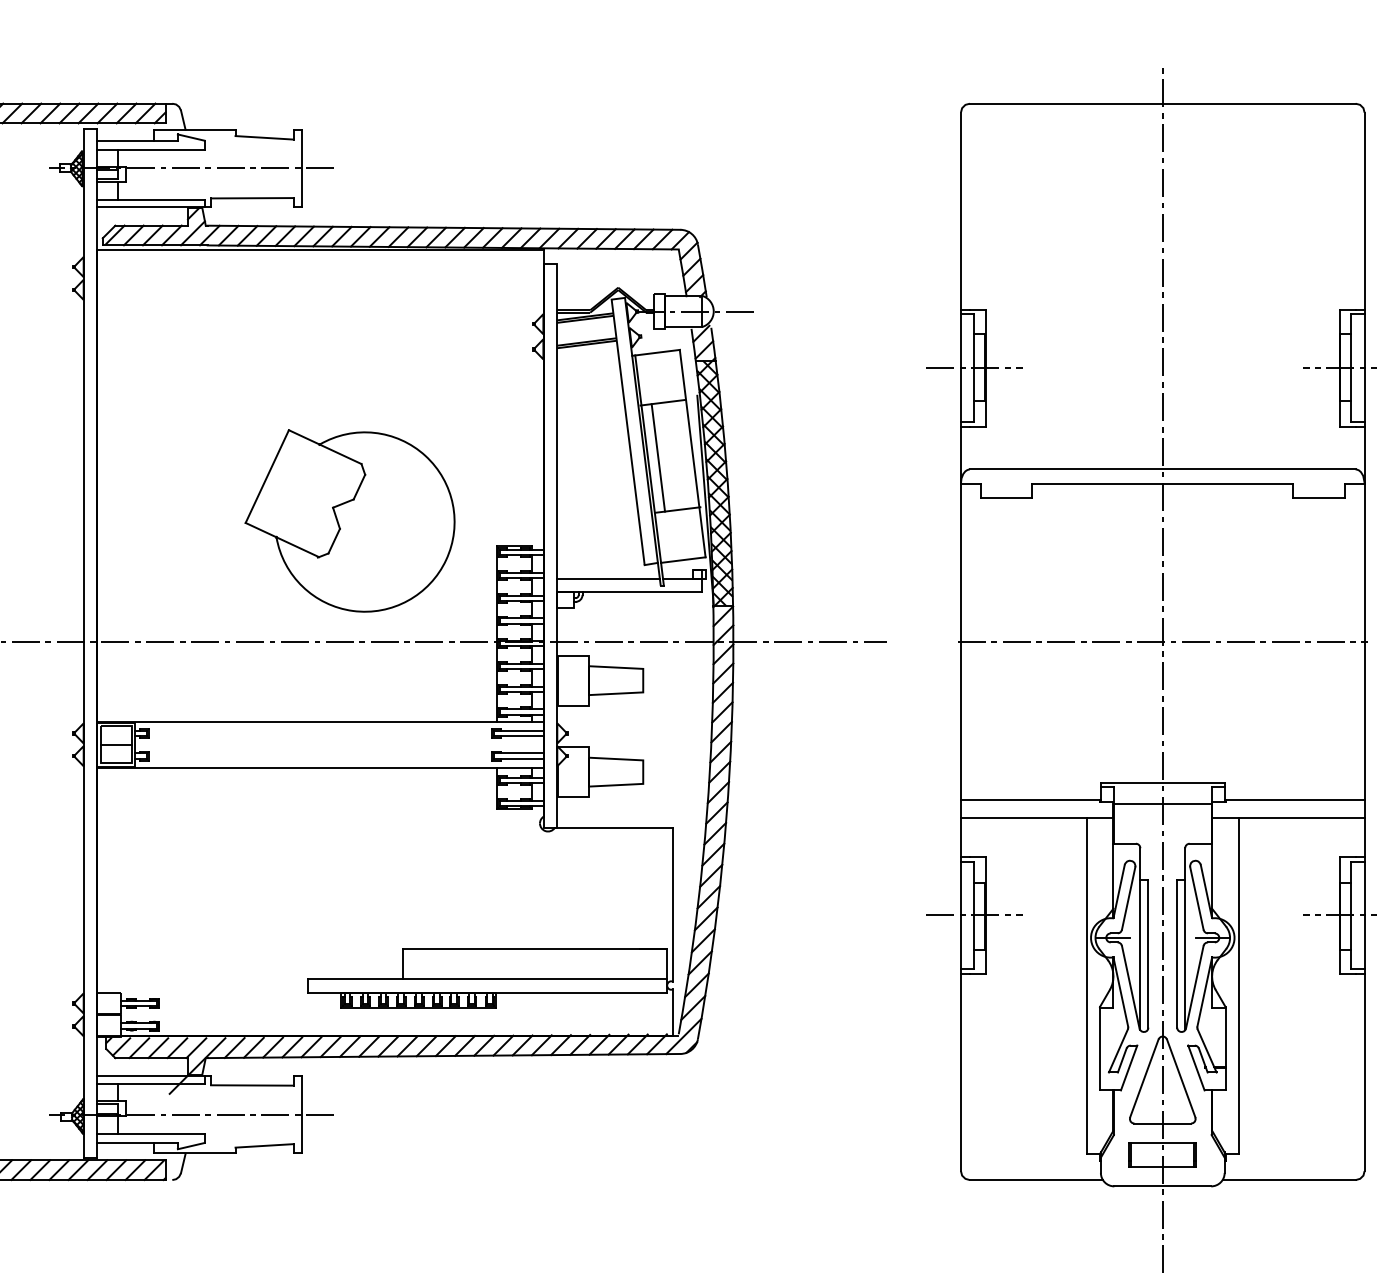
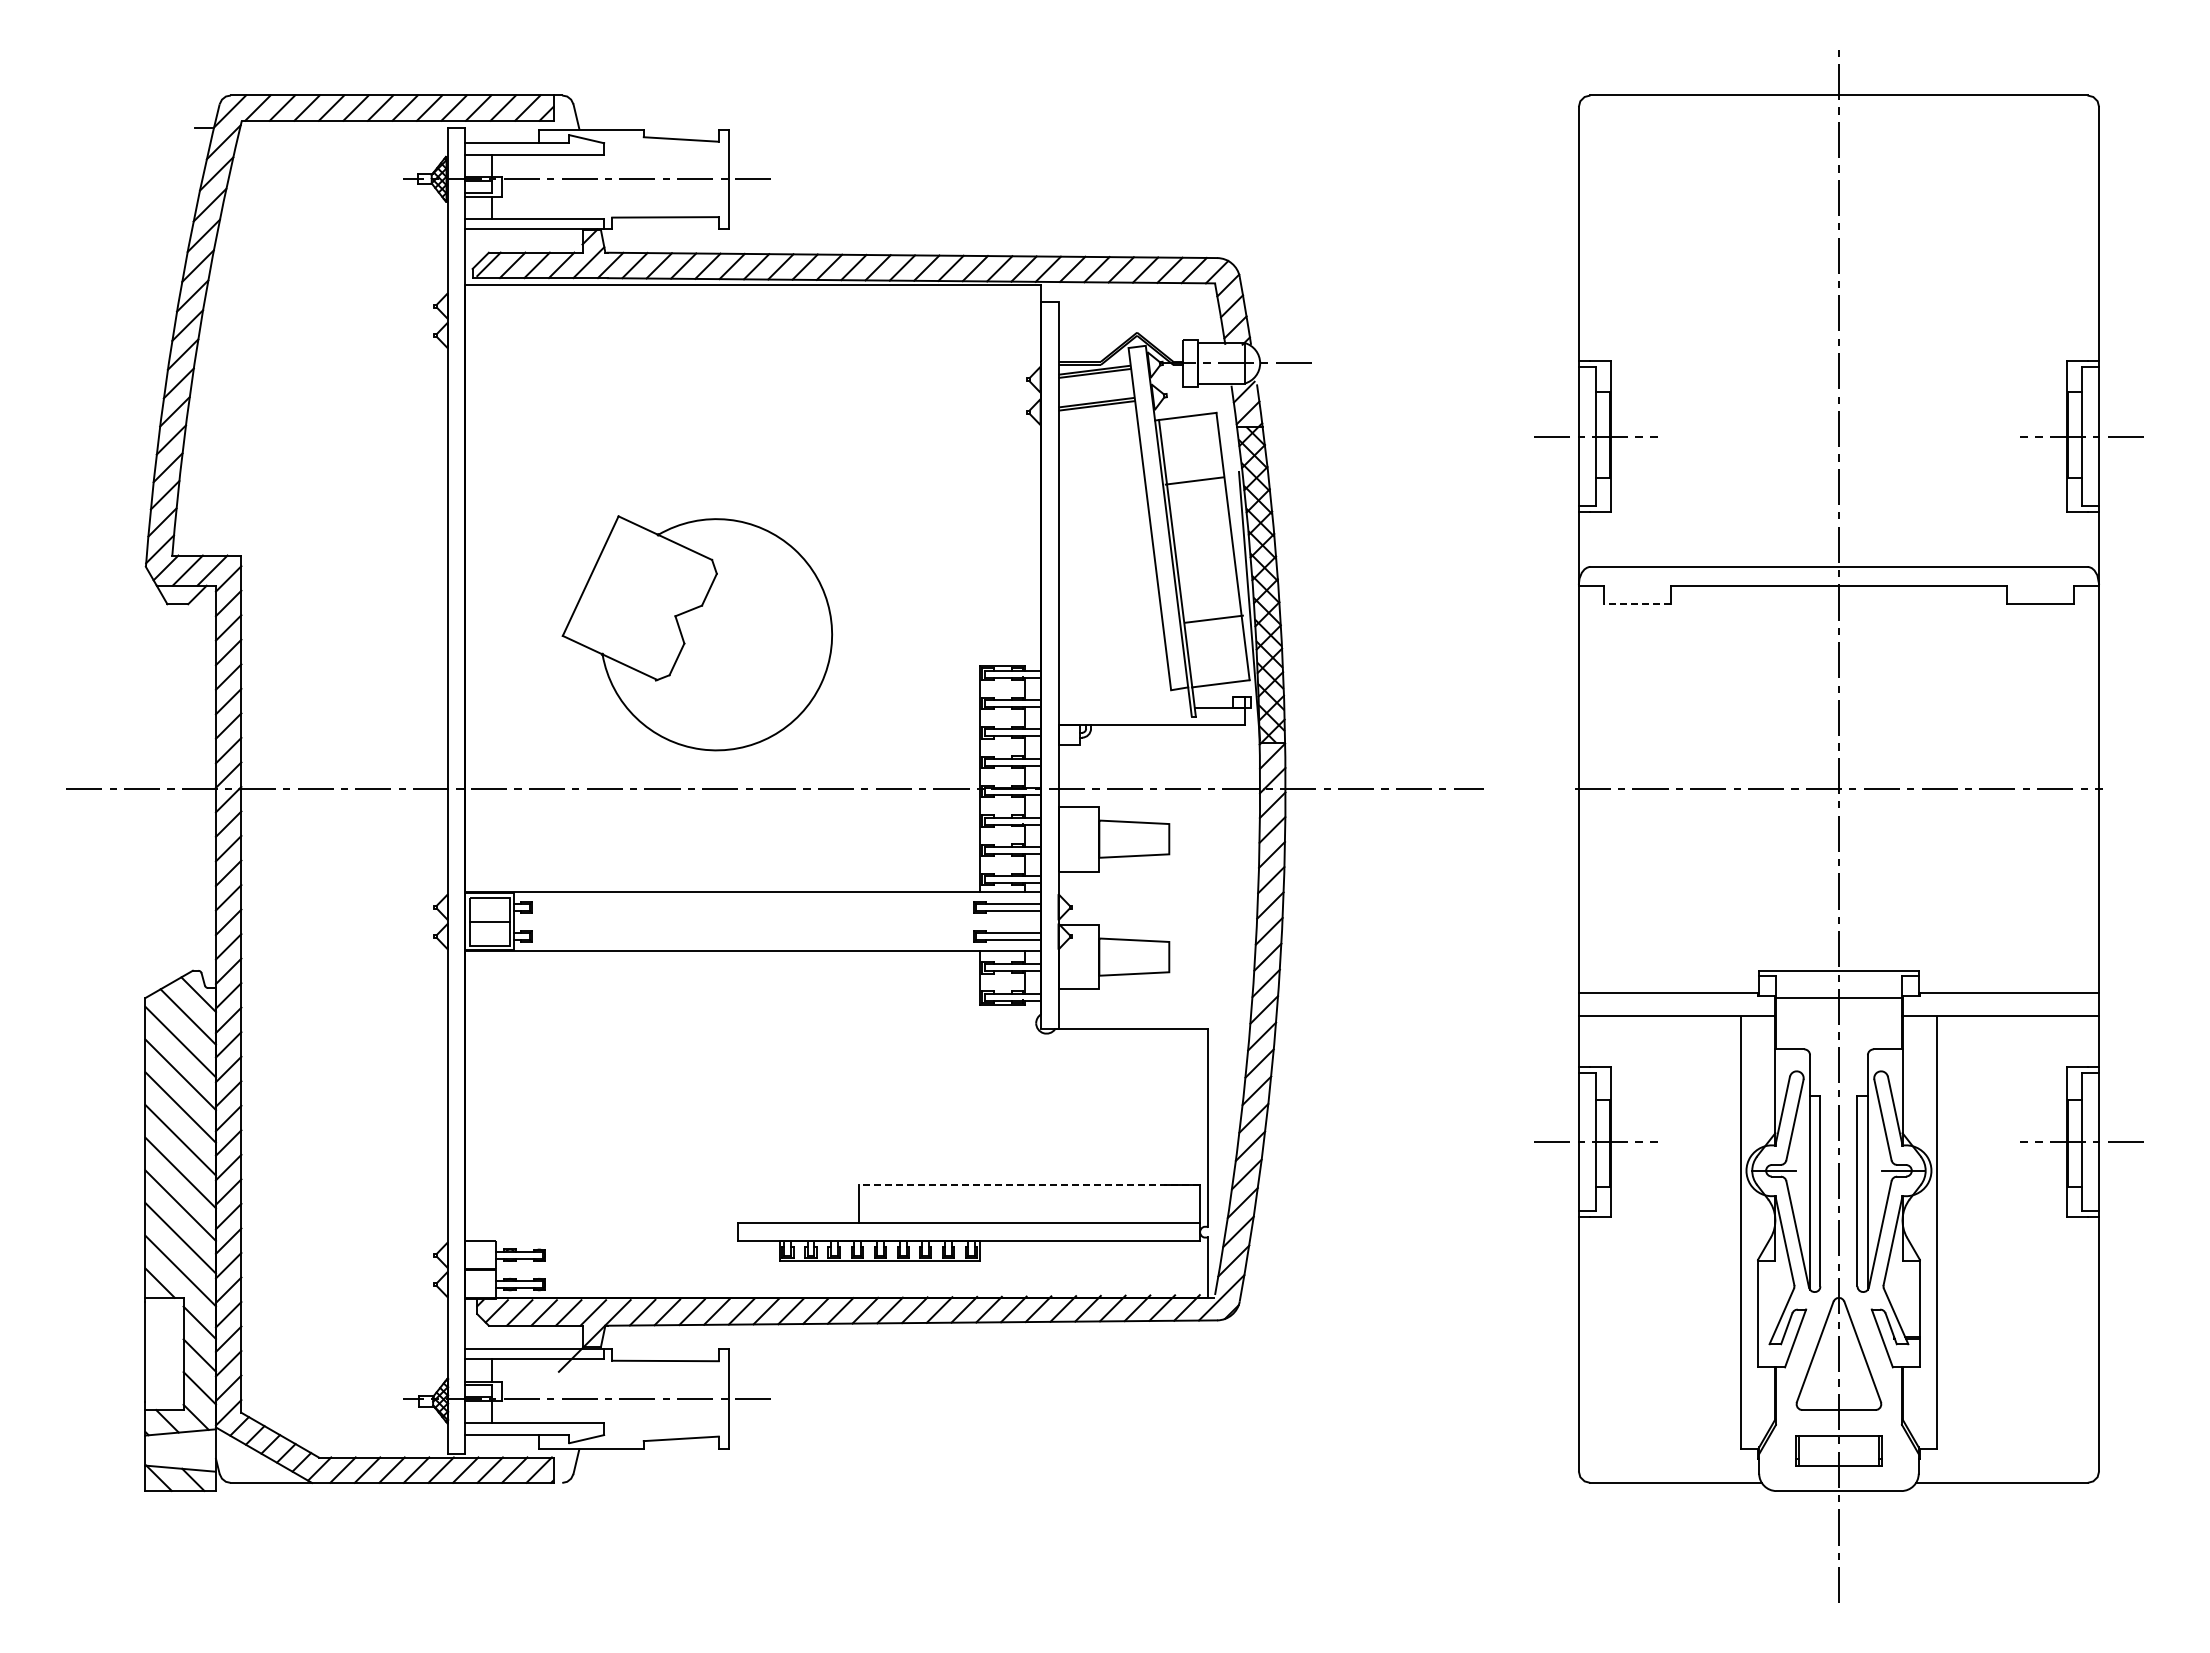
line: (658, 457) -> (1188, 551), removed
line: (1006, 498) -> (1637, 604), solid -> dashed
part: (350, 521) -> (697, 633), moved
line: (608, 579) -> (1124, 708), removed
line: (534, 949) -> (1029, 1185), solid -> dashed

